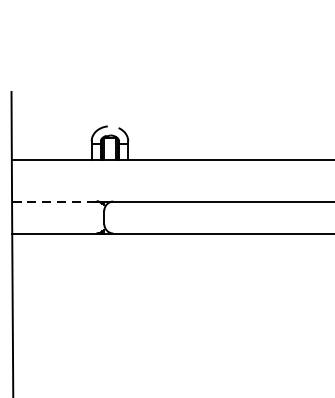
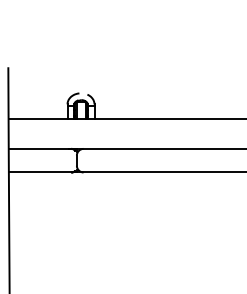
line: (53, 201) -> (39, 148), dashed -> solid

